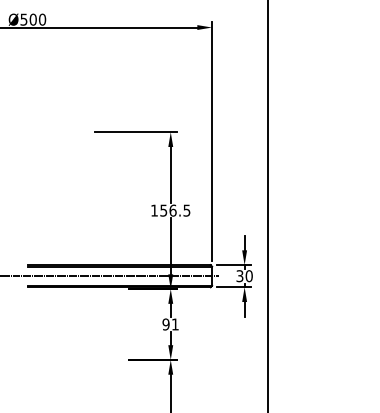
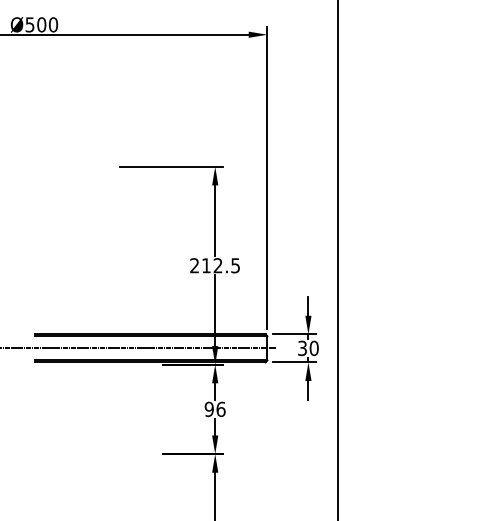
text: (163, 210) -> (206, 265), 156.5 -> 212.5
text: (175, 324) -> (221, 409), 91 -> 96

